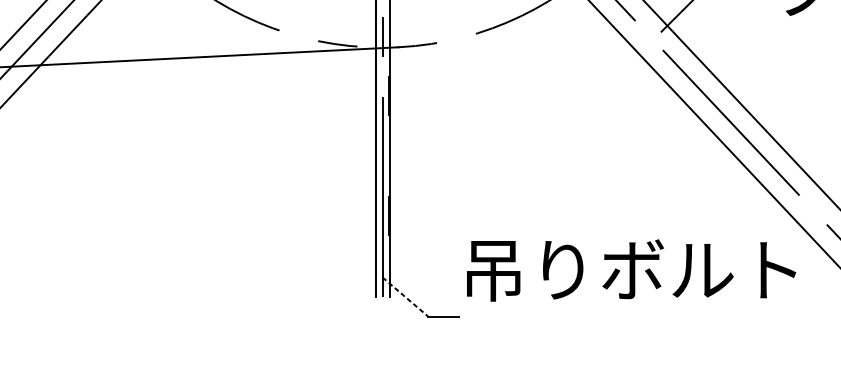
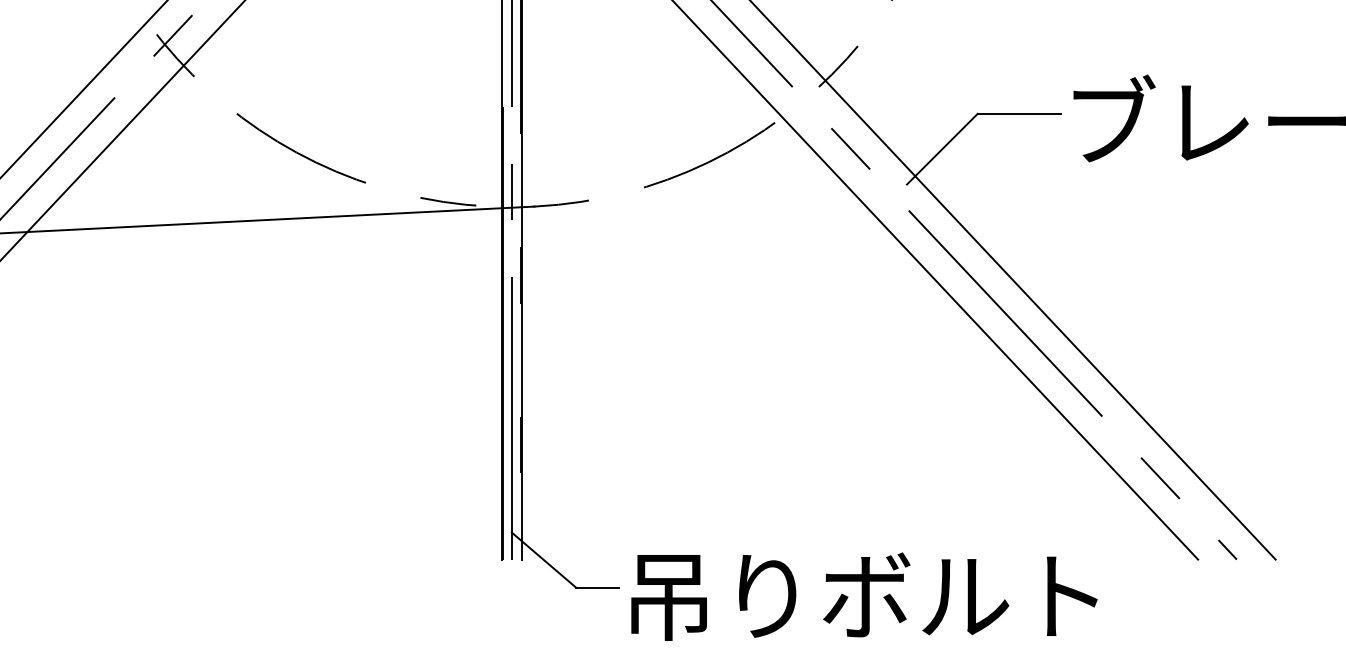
text: (631, 270) -> (864, 596), moved
line: (405, 297) -> (544, 560), dashed -> solid

